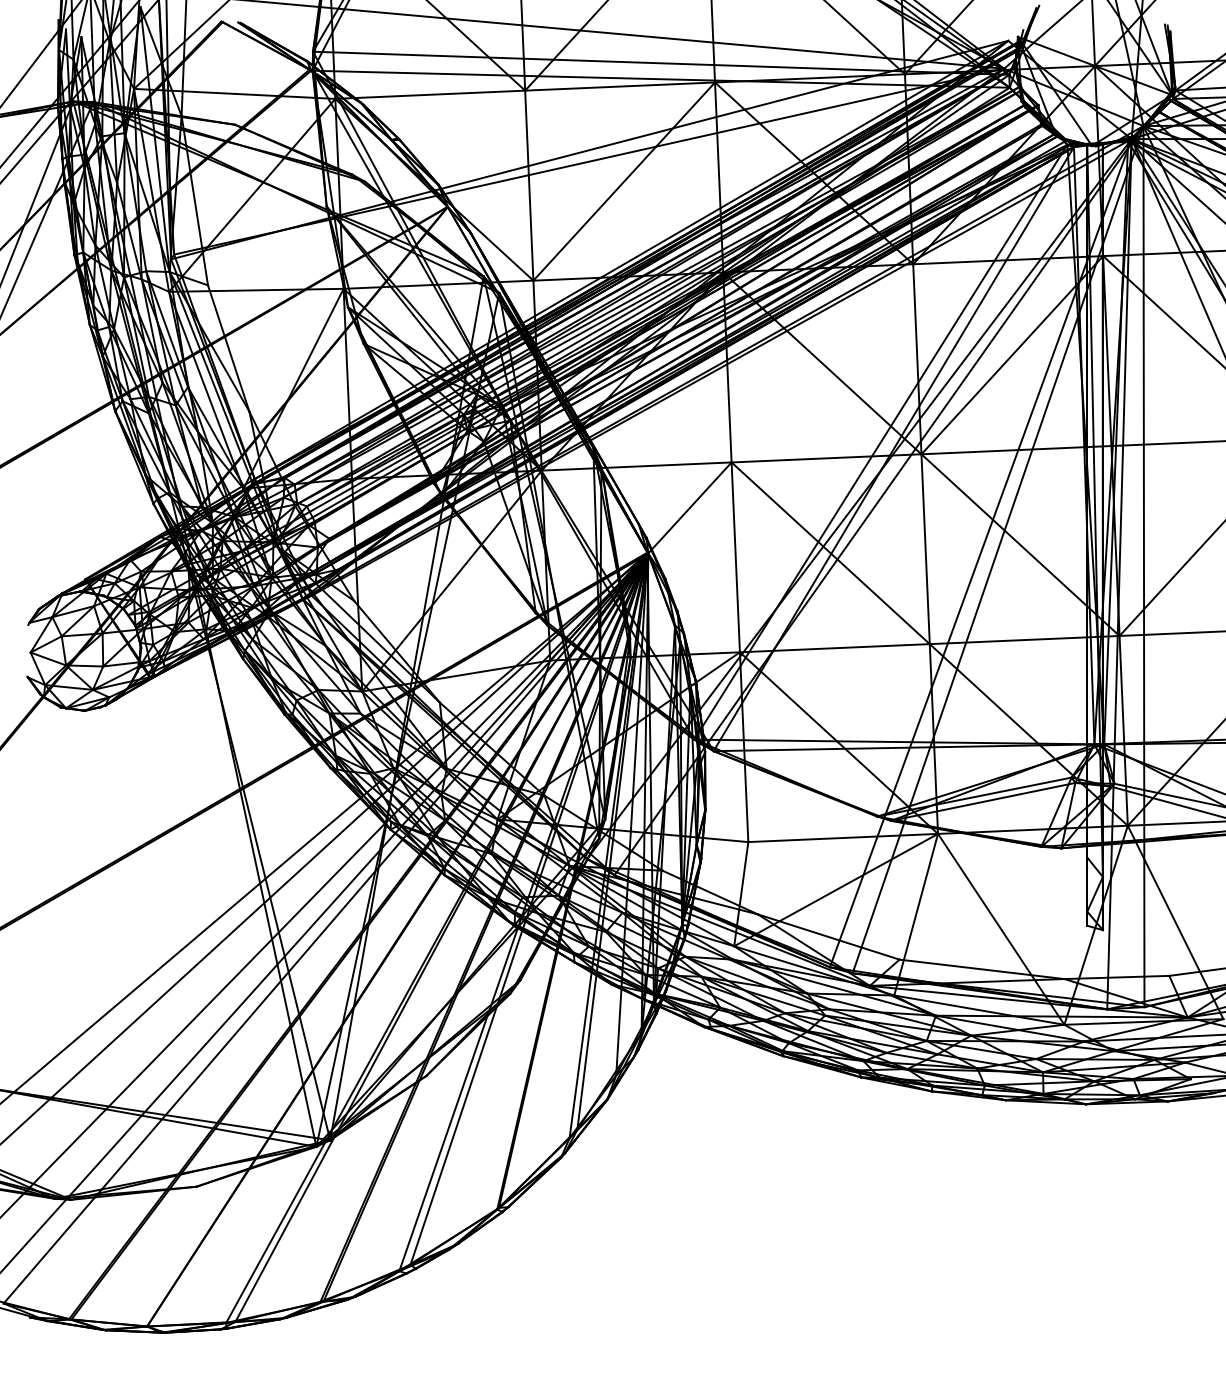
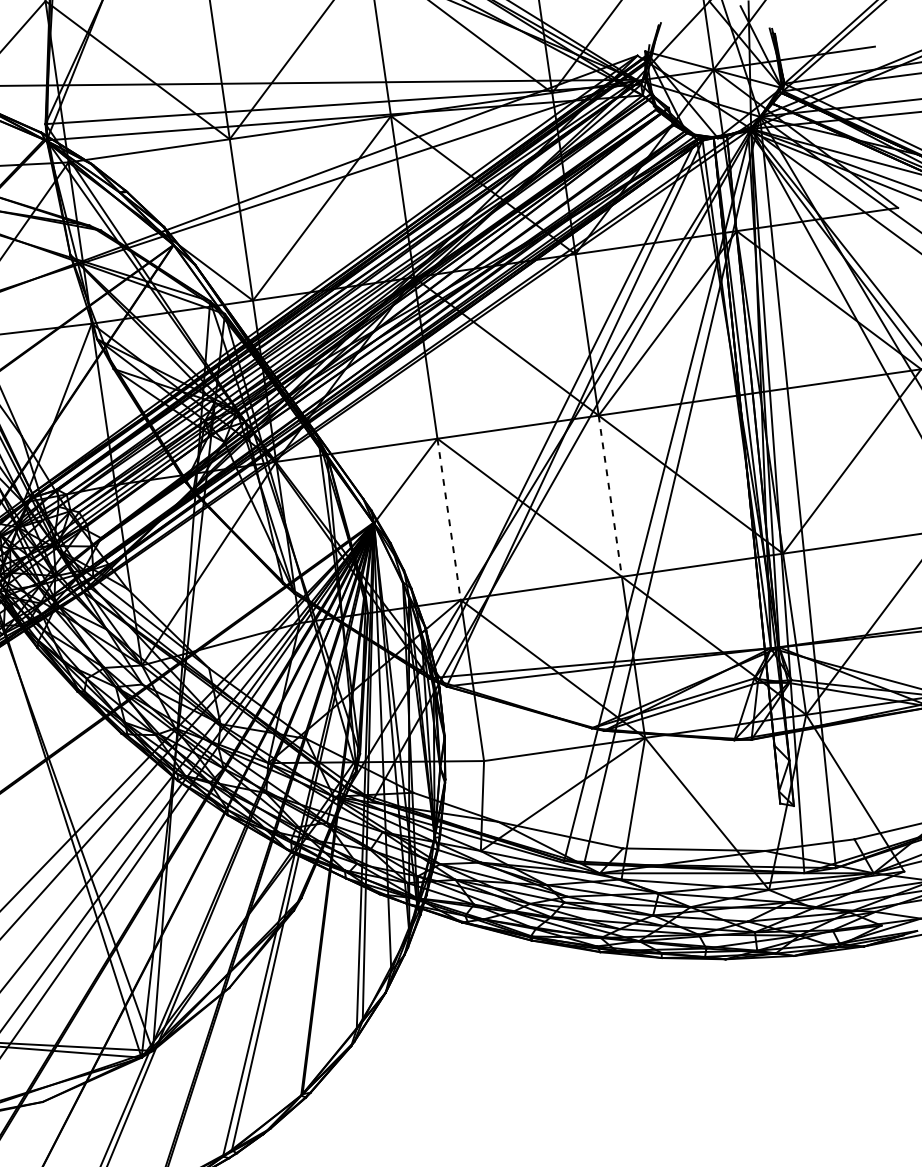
line: (925, 549) -> (610, 496), solid -> dashed
line: (735, 557) -> (448, 519), solid -> dashed

